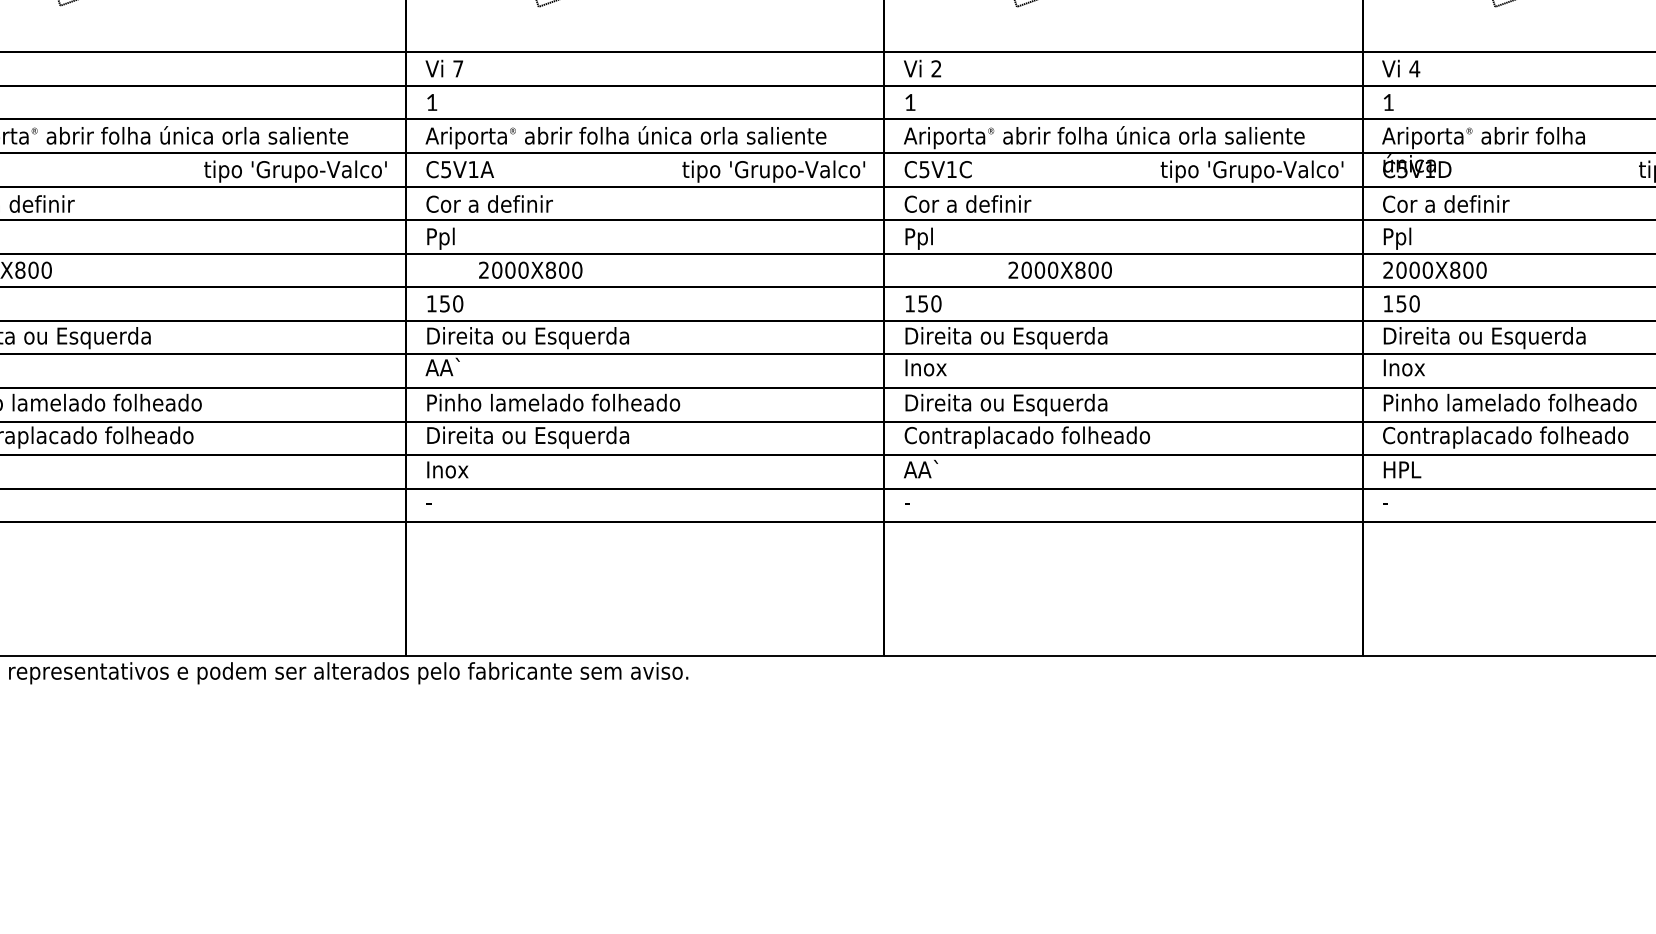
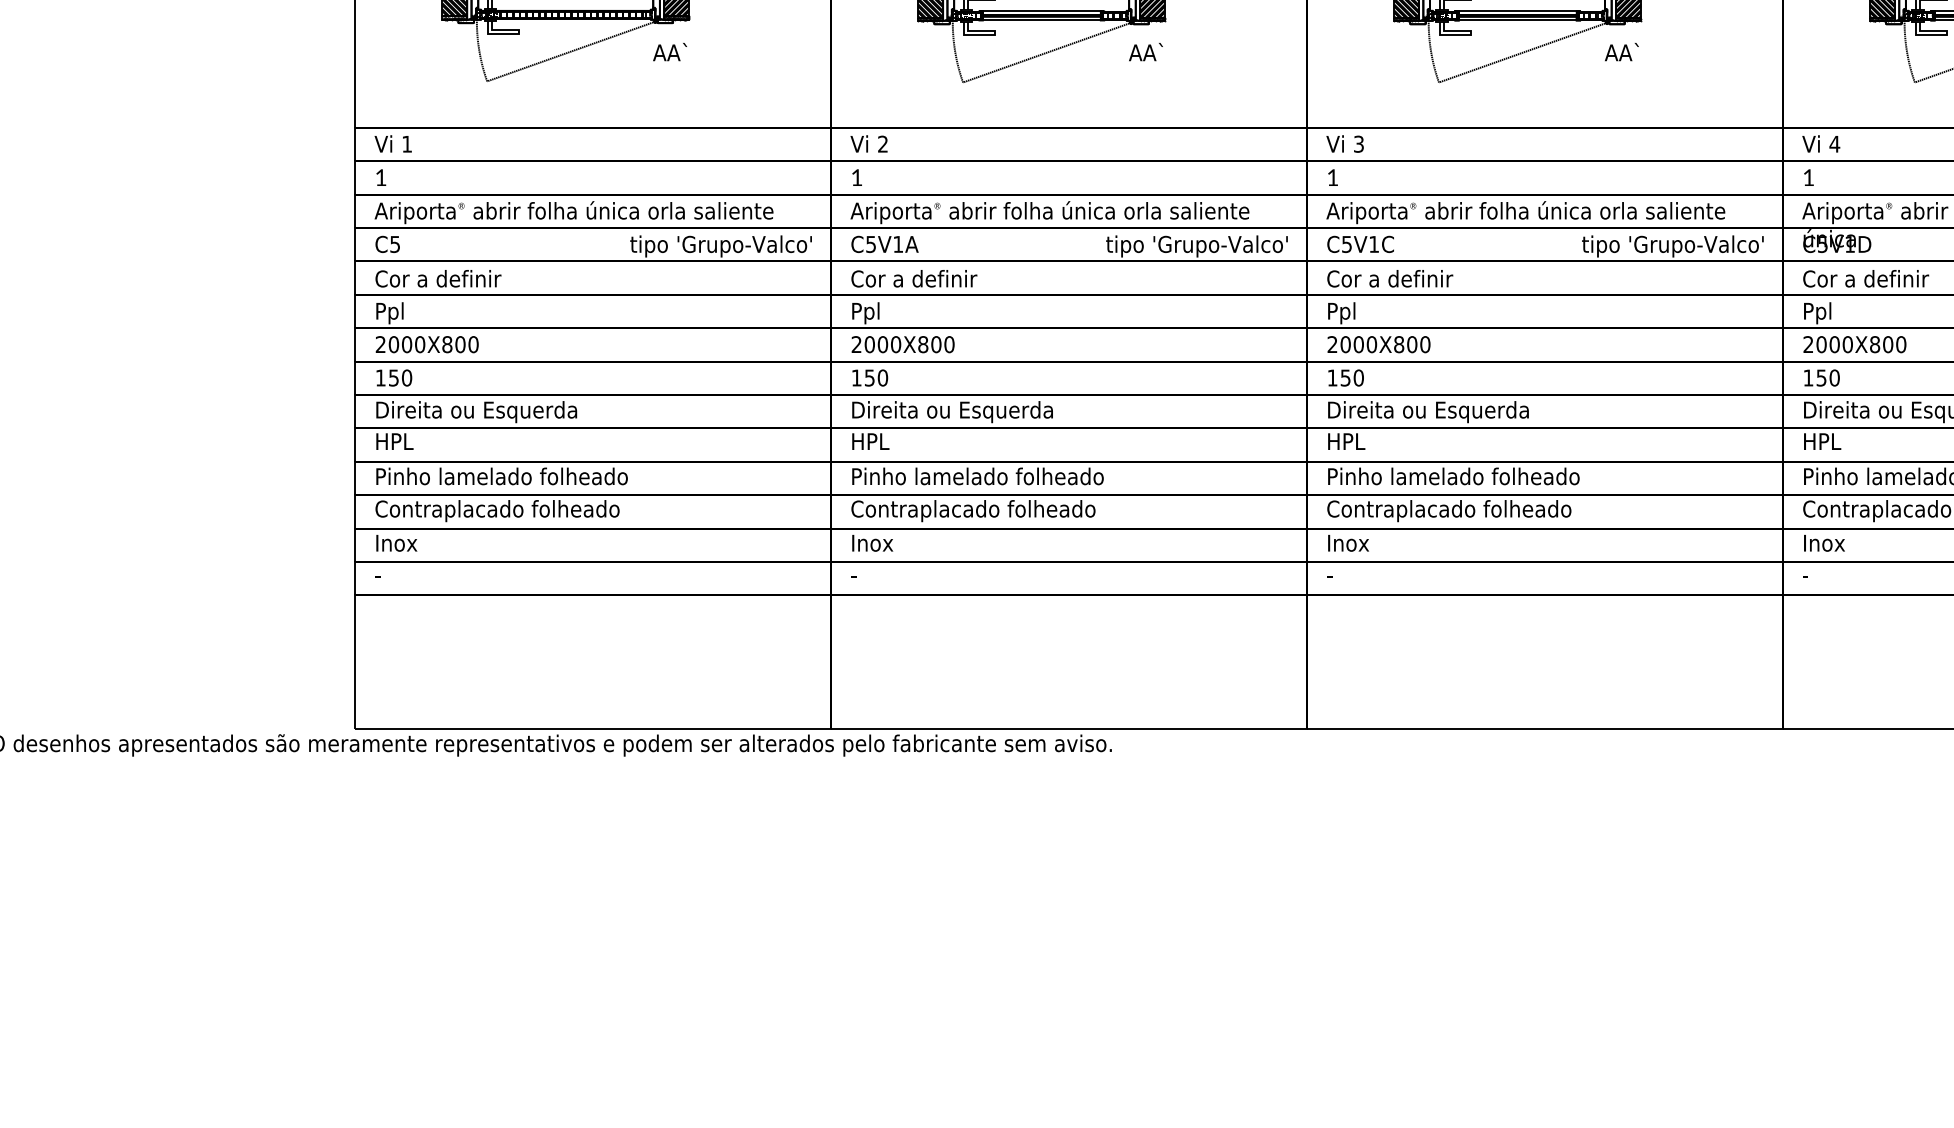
text: (457, 68) -> (882, 143), 7 -> 2
text: (936, 69) -> (1358, 144), 2 -> 3
text: (530, 270) -> (902, 344), moved
text: (1059, 270) -> (1378, 344), moved
text: (444, 366) -> (869, 440), AA` -> HPL
text: (927, 367) -> (1349, 441), Inox -> HPL
text: (1405, 367) -> (1825, 441), Inox -> HPL
text: (1032, 404) -> (1454, 478), Direita ou Esquerda -> Pinho lamelado folheado
text: (549, 437) -> (973, 511), Direita ou Esquerda -> Contraplacado folheado
text: (925, 469) -> (1347, 542), AA` -> Inox
text: (1405, 469) -> (1825, 542), HPL -> Inox

